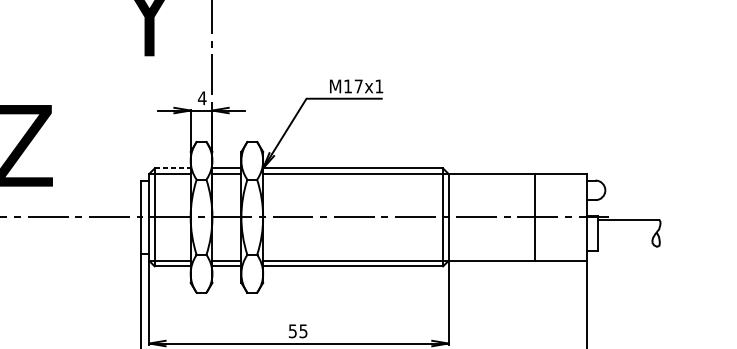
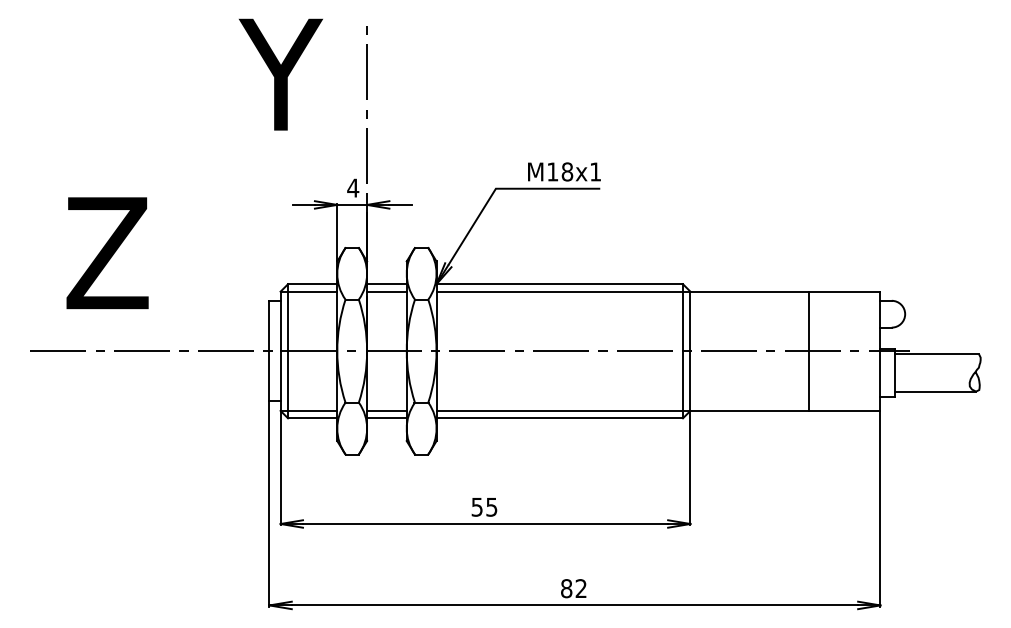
text: (358, 86) -> (567, 171), M17x1 -> M18x1
line: (172, 168) -> (312, 284), dashed -> solid
line: (627, 246) -> (935, 391), added

